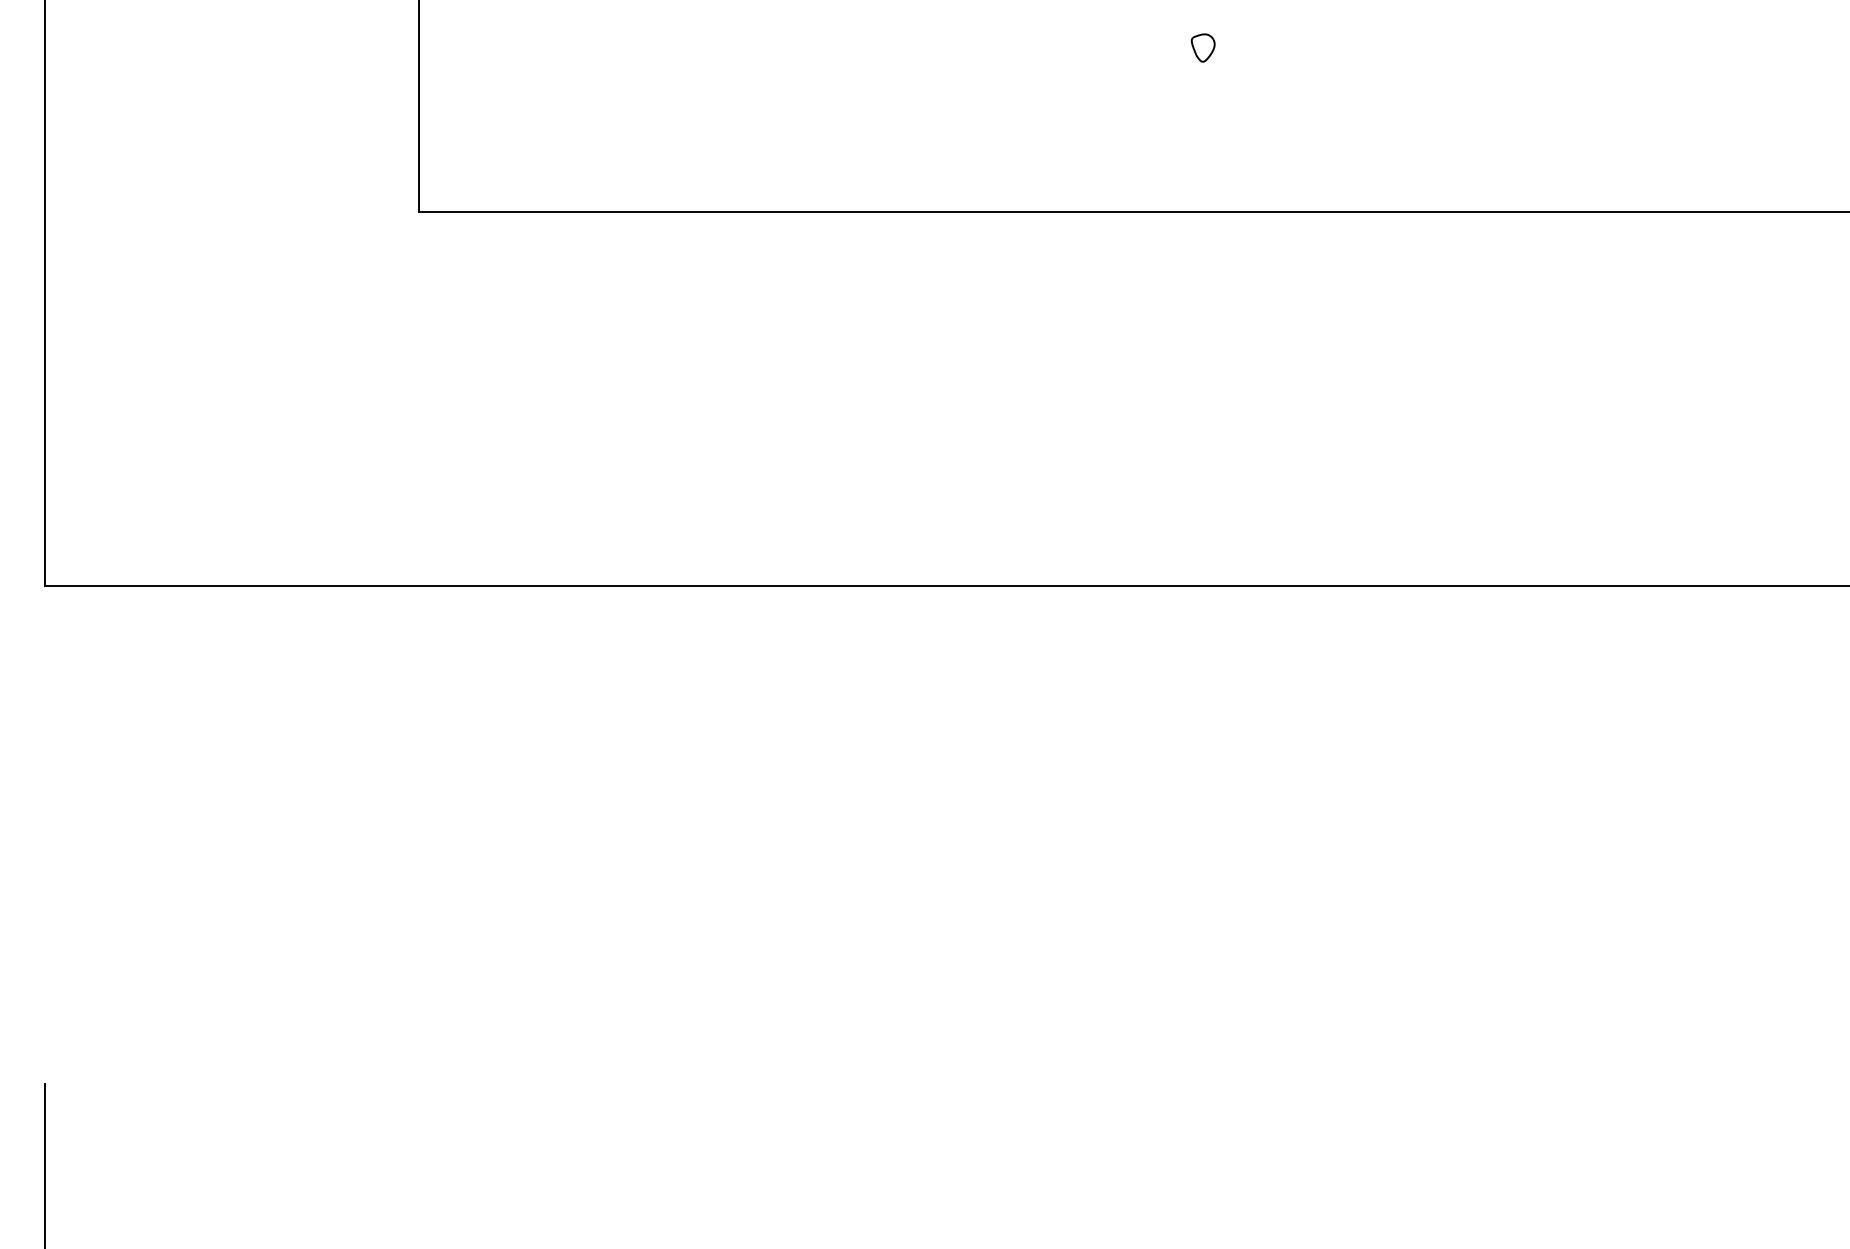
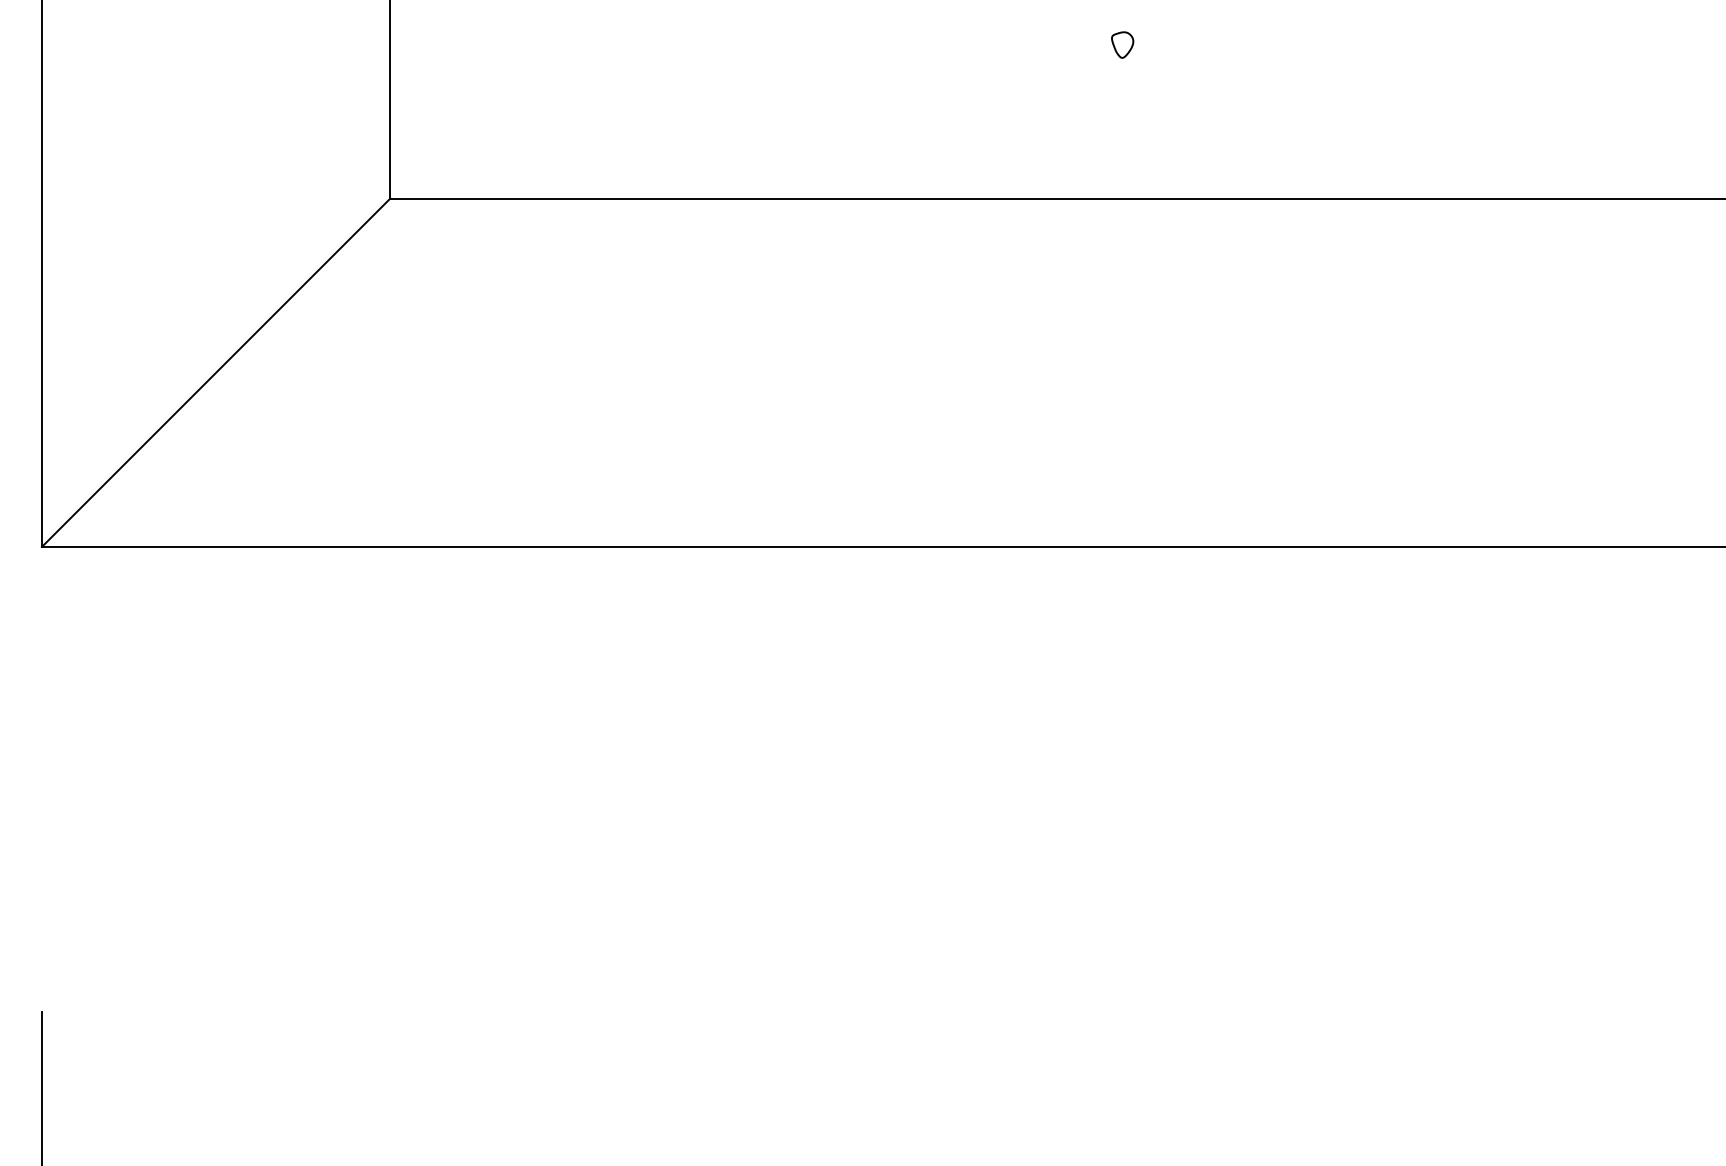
line: (231, 398) -> (215, 372), added

